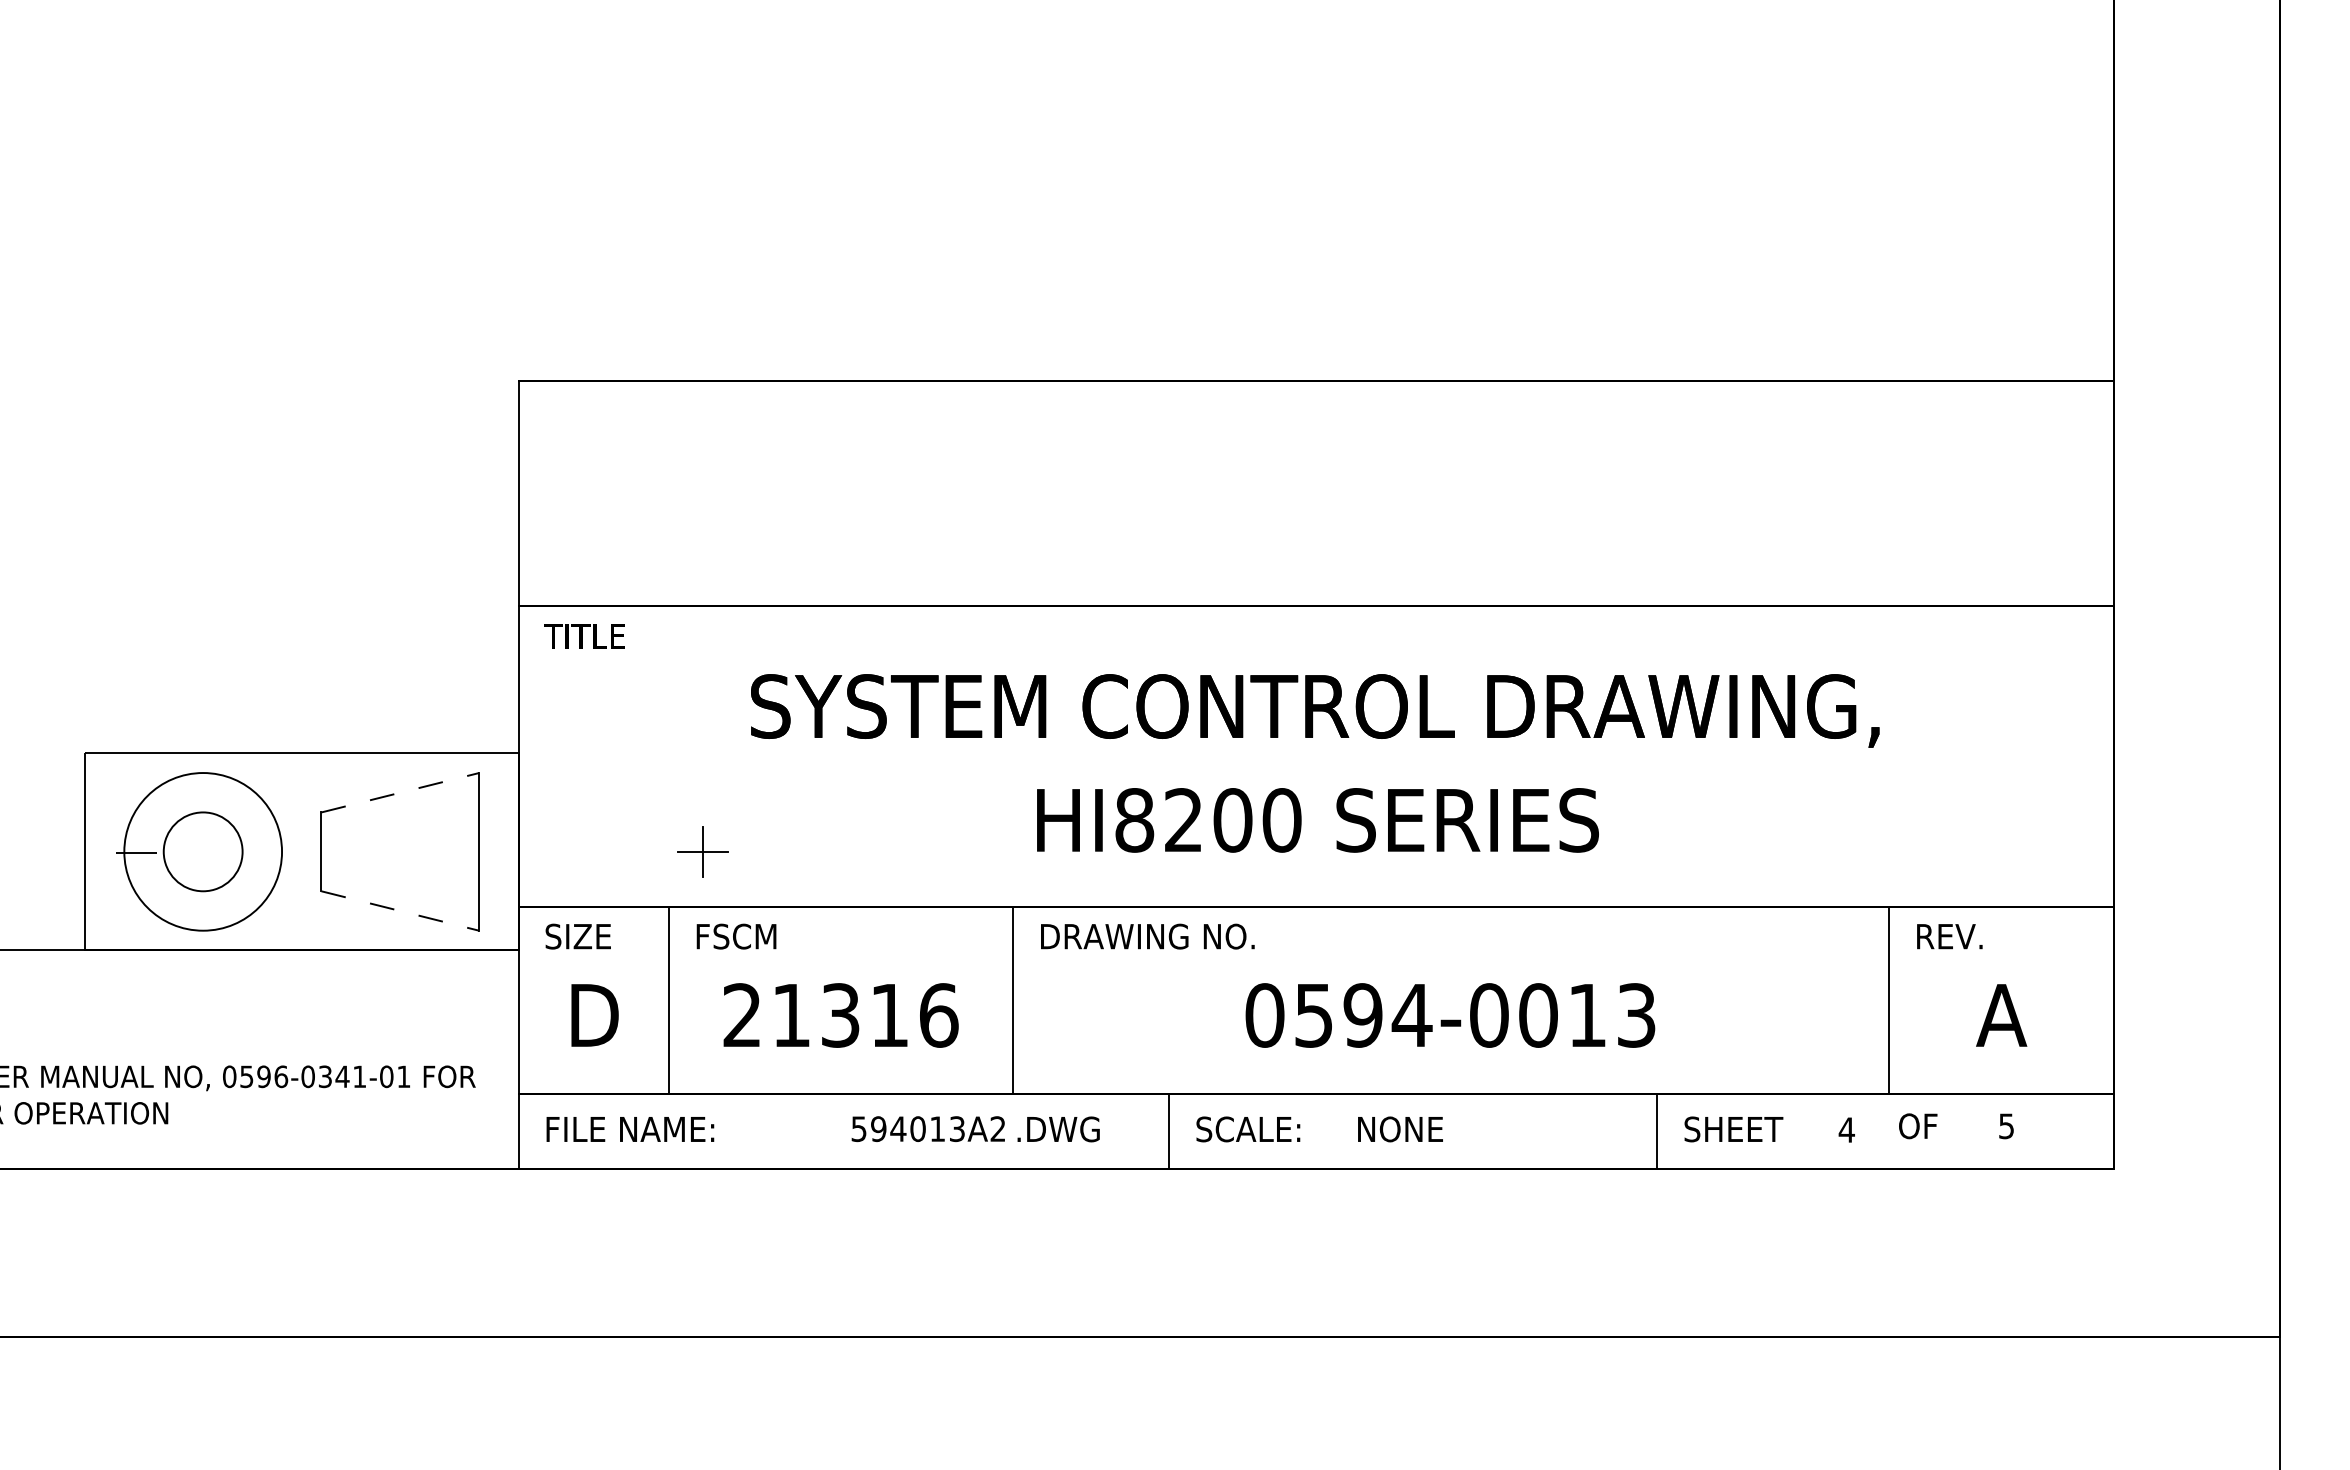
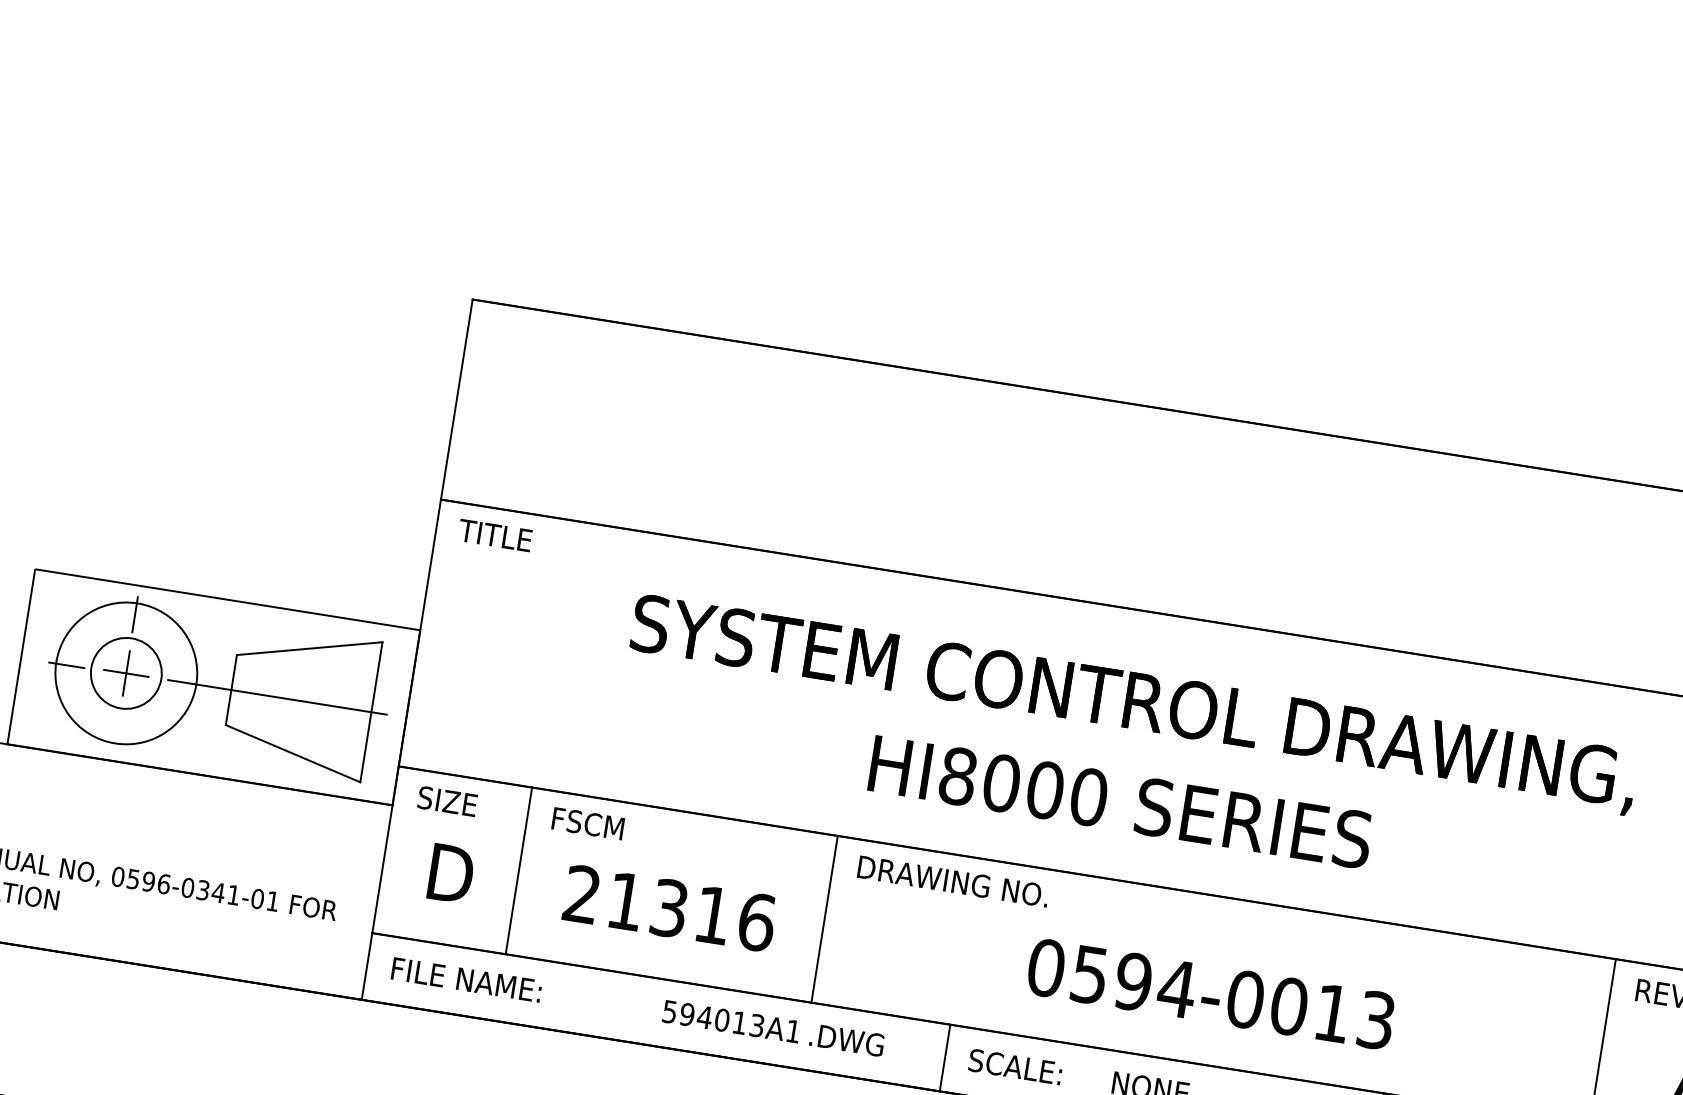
line: (202, 785) -> (135, 614), added
line: (400, 792) -> (309, 648), dashed -> solid
text: (1183, 820) -> (1001, 783), HI8200 -> HI8000
line: (373, 851) -> (277, 697), added
part: (702, 851) -> (125, 673), moved
line: (400, 911) -> (293, 754), dashed -> solid
text: (997, 1128) -> (792, 1030), 594013A2 -> 594013A1

